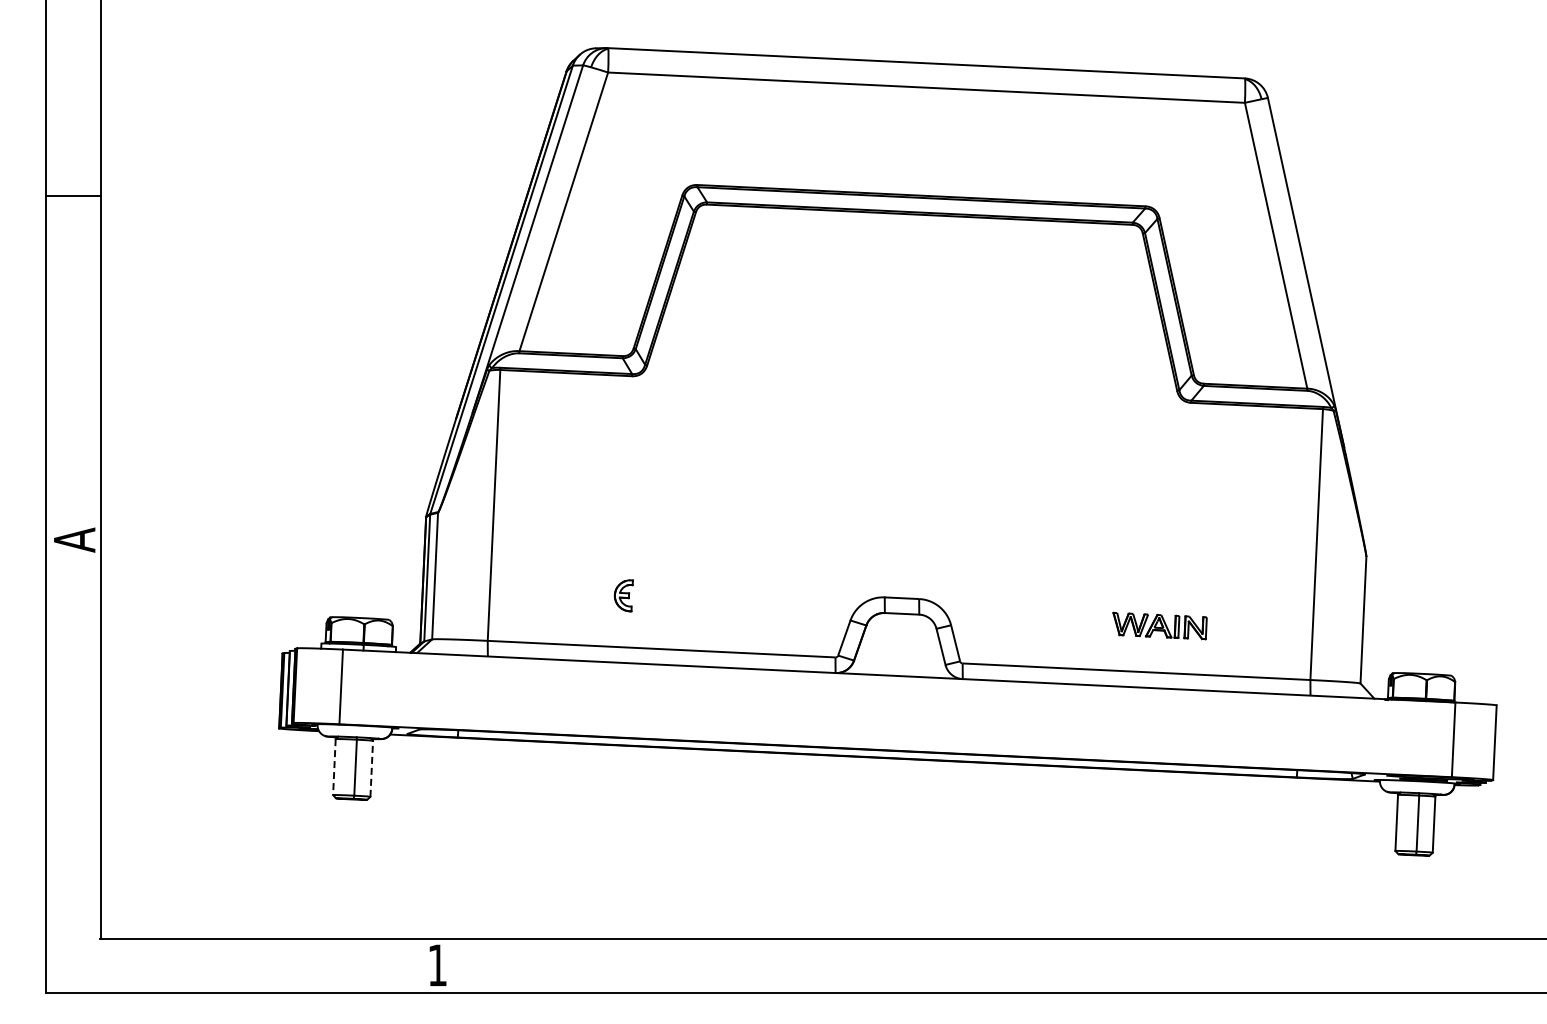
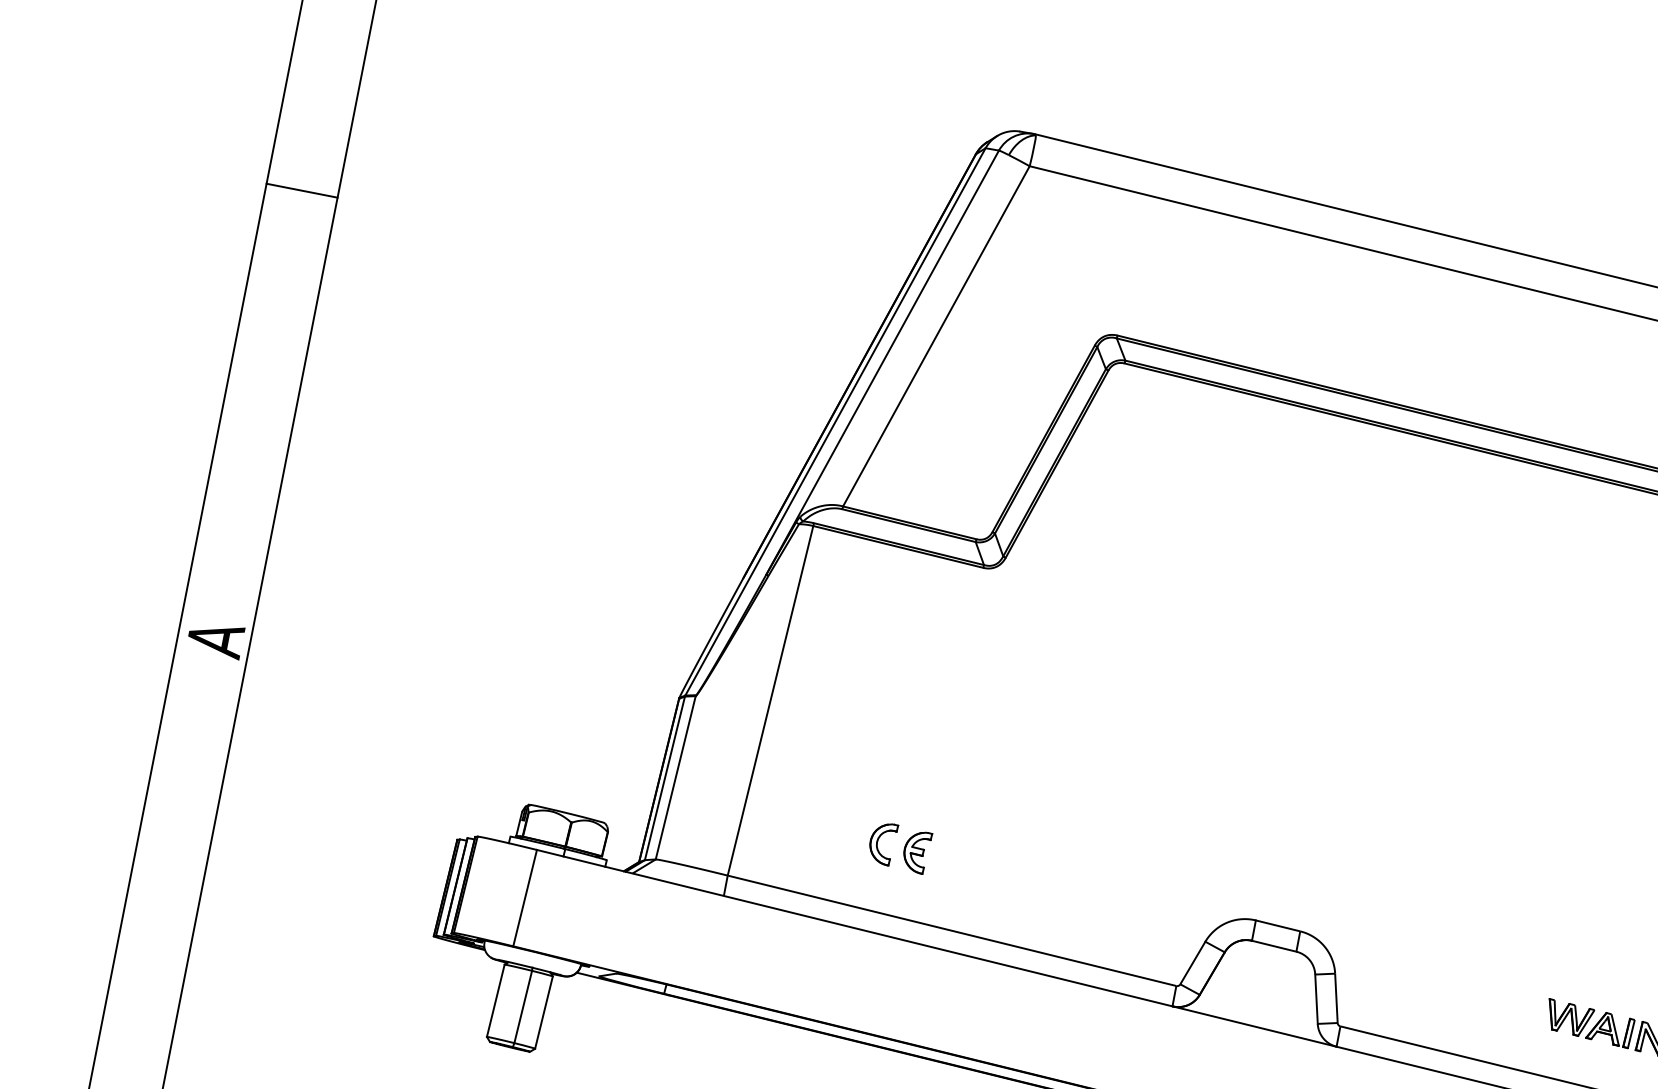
part: (597, 594) -> (882, 843), added
line: (334, 767) -> (495, 1001), dashed -> solid
line: (371, 768) -> (543, 1012), dashed -> solid

